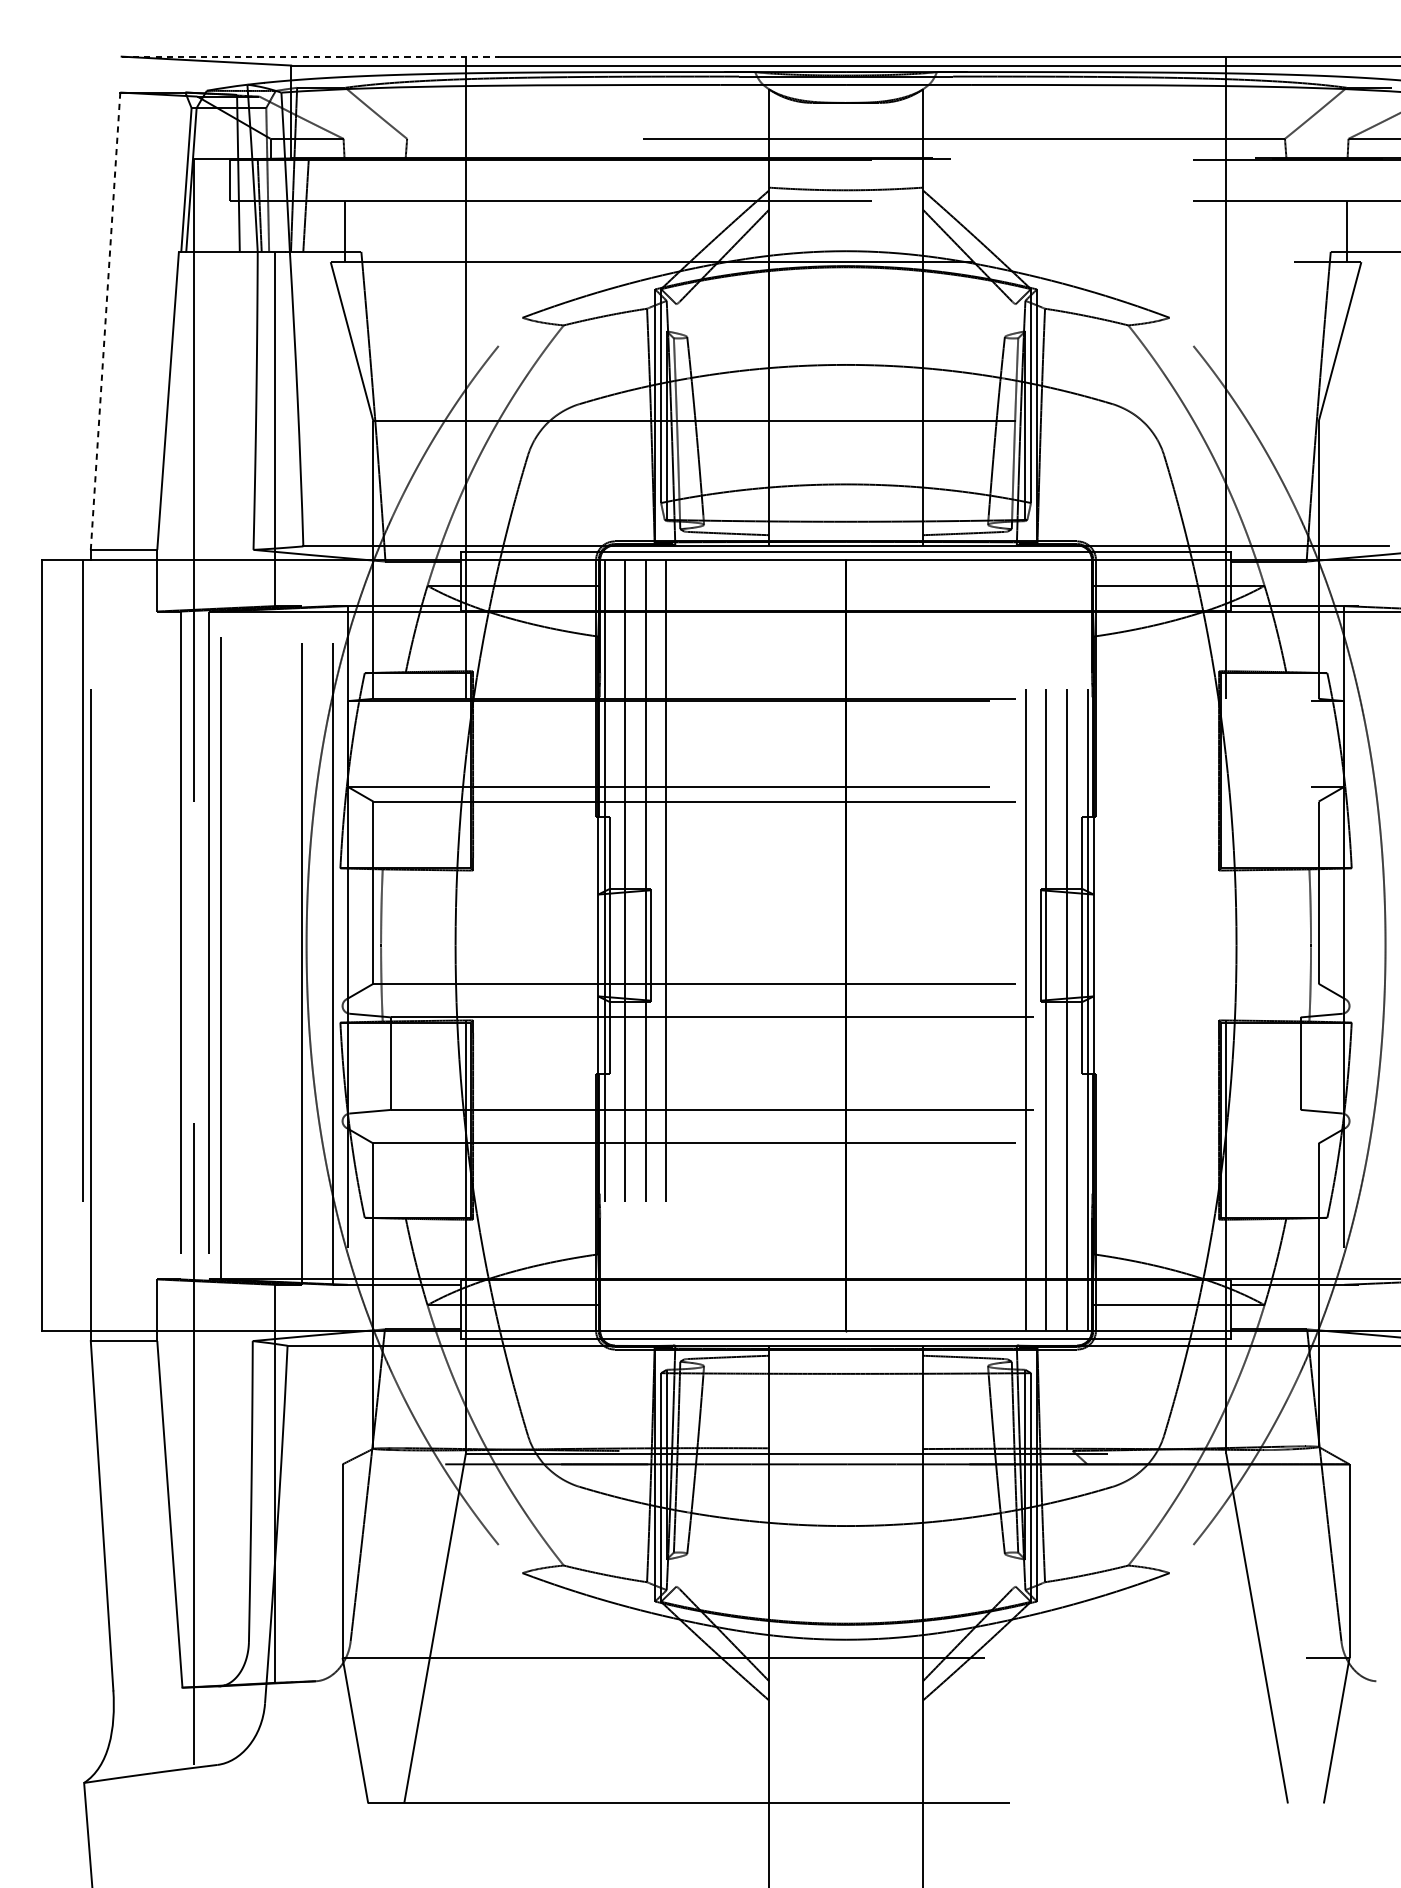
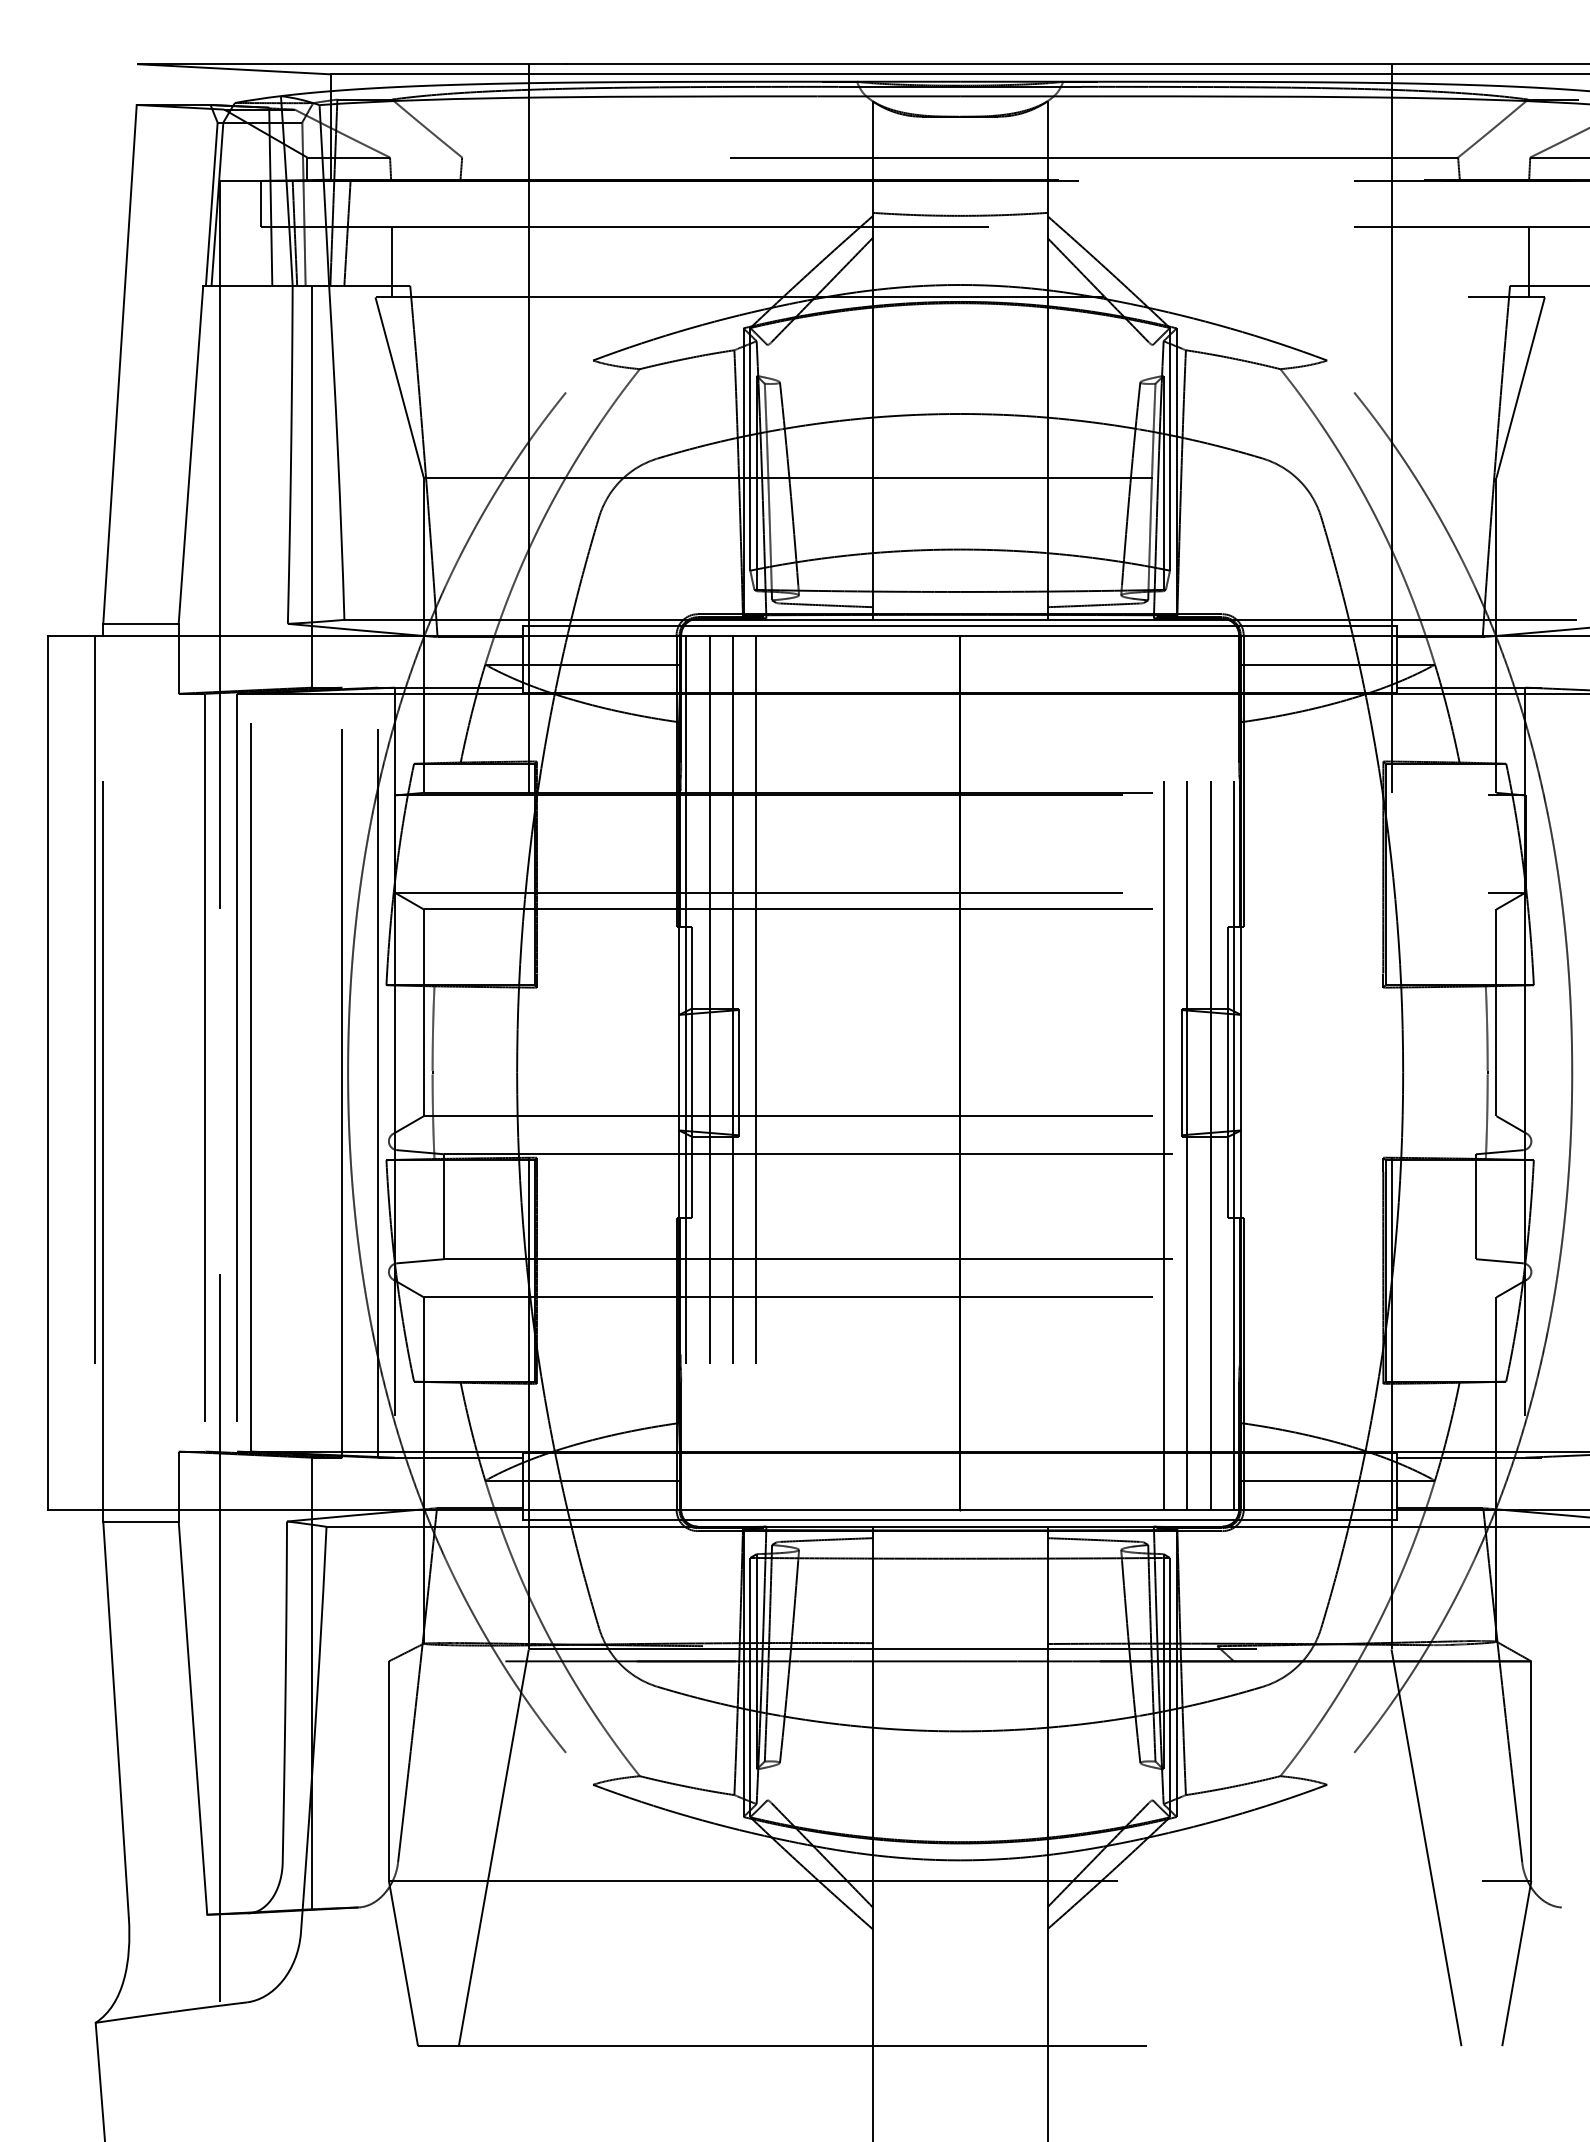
line: (310, 56) -> (352, 64), dashed -> solid
line: (105, 321) -> (120, 364), dashed -> solid

